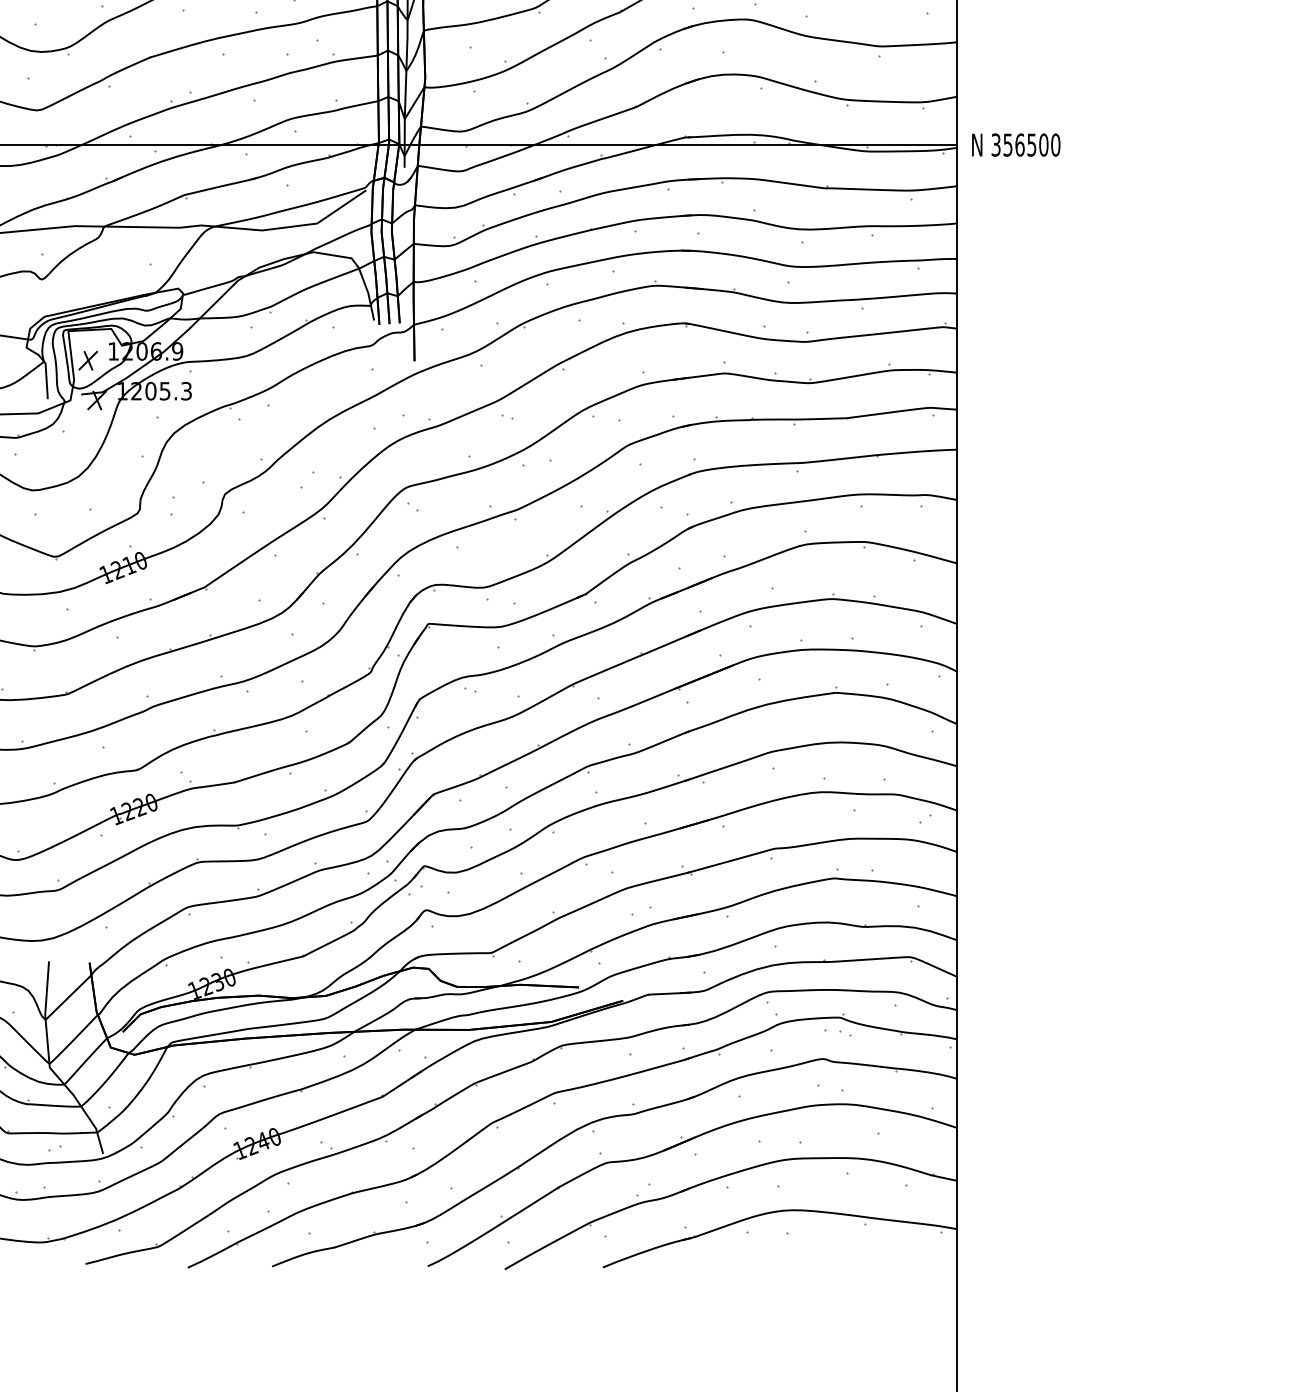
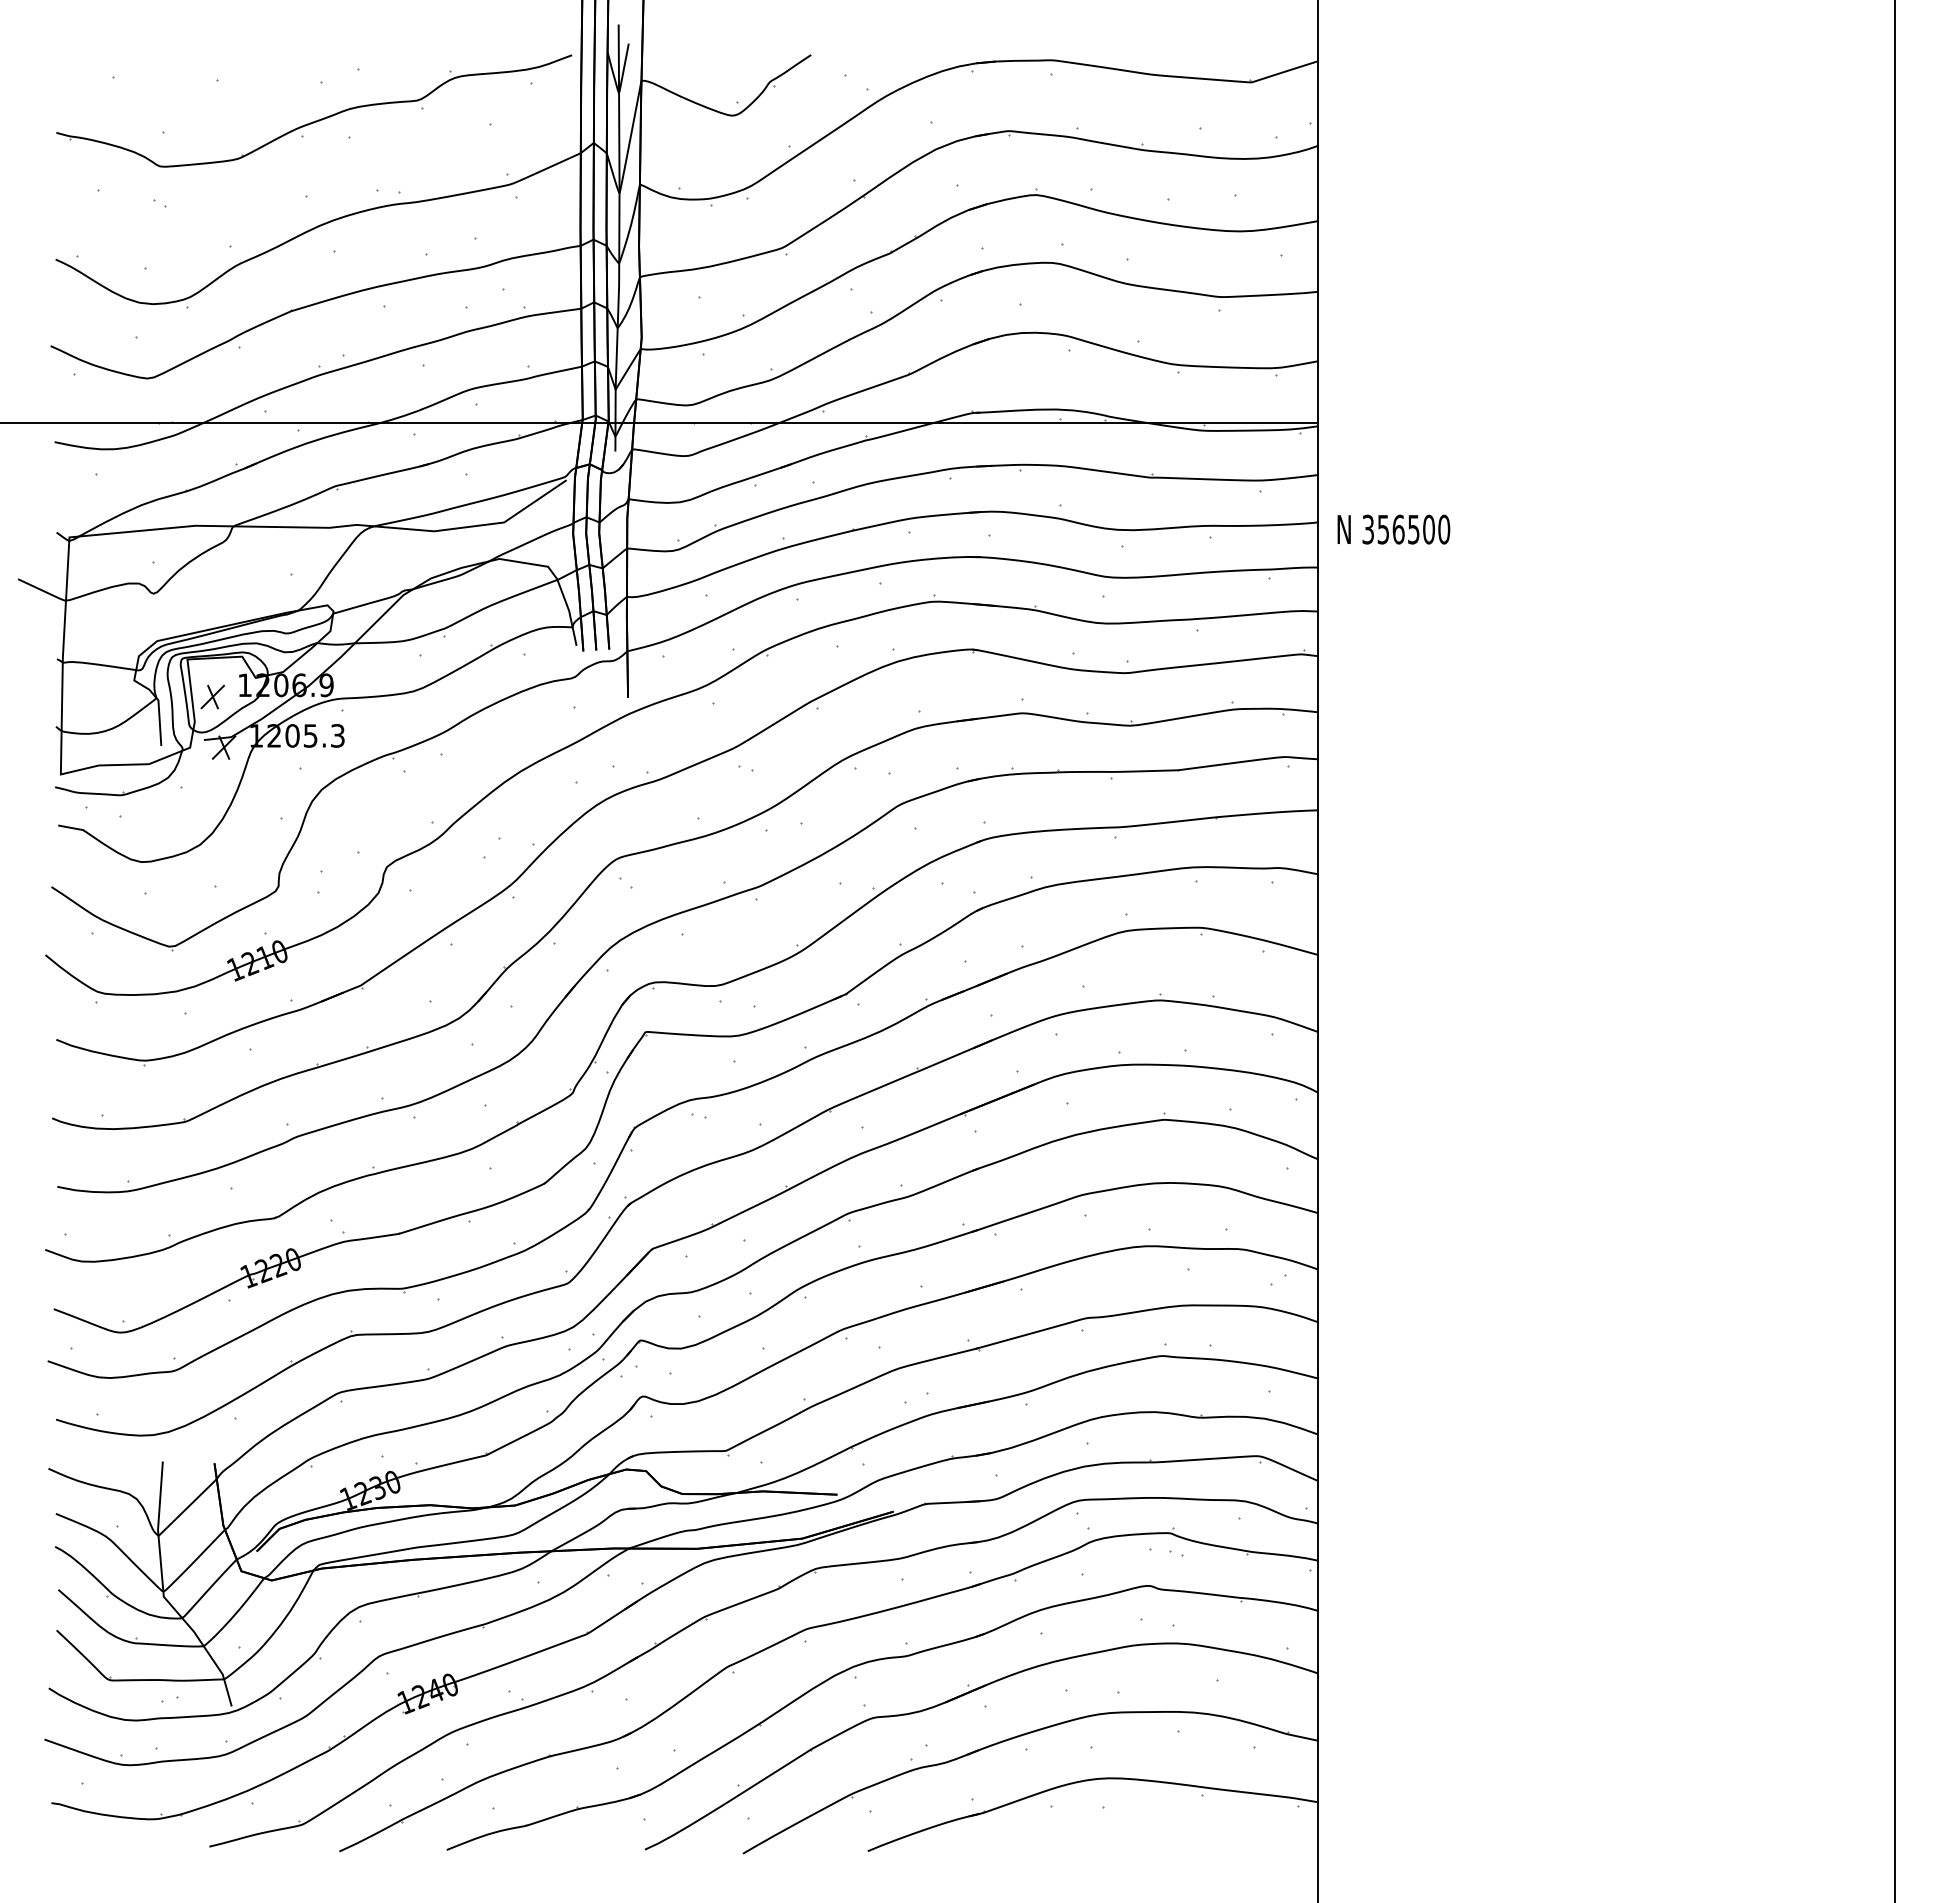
text: (1015, 144) -> (1393, 529), moved

